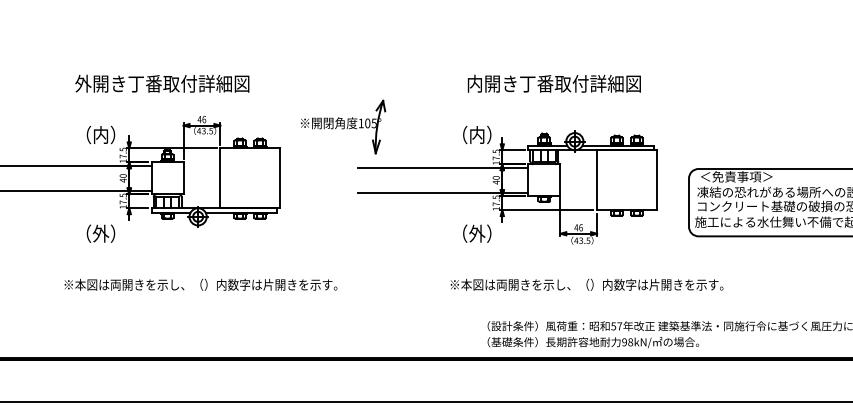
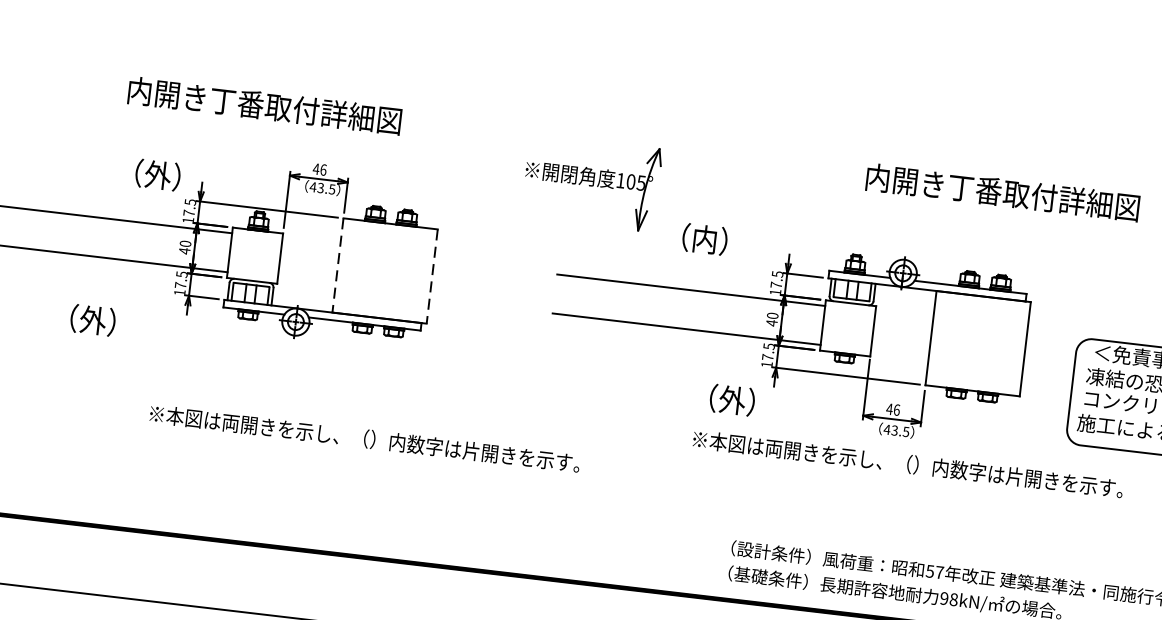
text: (83, 83) -> (140, 90), 外開き丁番取付詳細図 -> 内開き丁番取付詳細図
text: (553, 83) -> (1001, 192), moved
part: (343, 126) -> (592, 182), moved
text: (100, 134) -> (157, 174), （内） -> （外）
text: (477, 135) -> (705, 240), moved
line: (220, 178) -> (338, 265), solid -> dashed
line: (280, 178) -> (432, 276), solid -> dashed
text: (100, 233) -> (92, 319), moved
text: (200, 284) -> (364, 438), moved
text: (586, 284) -> (907, 463), moved

